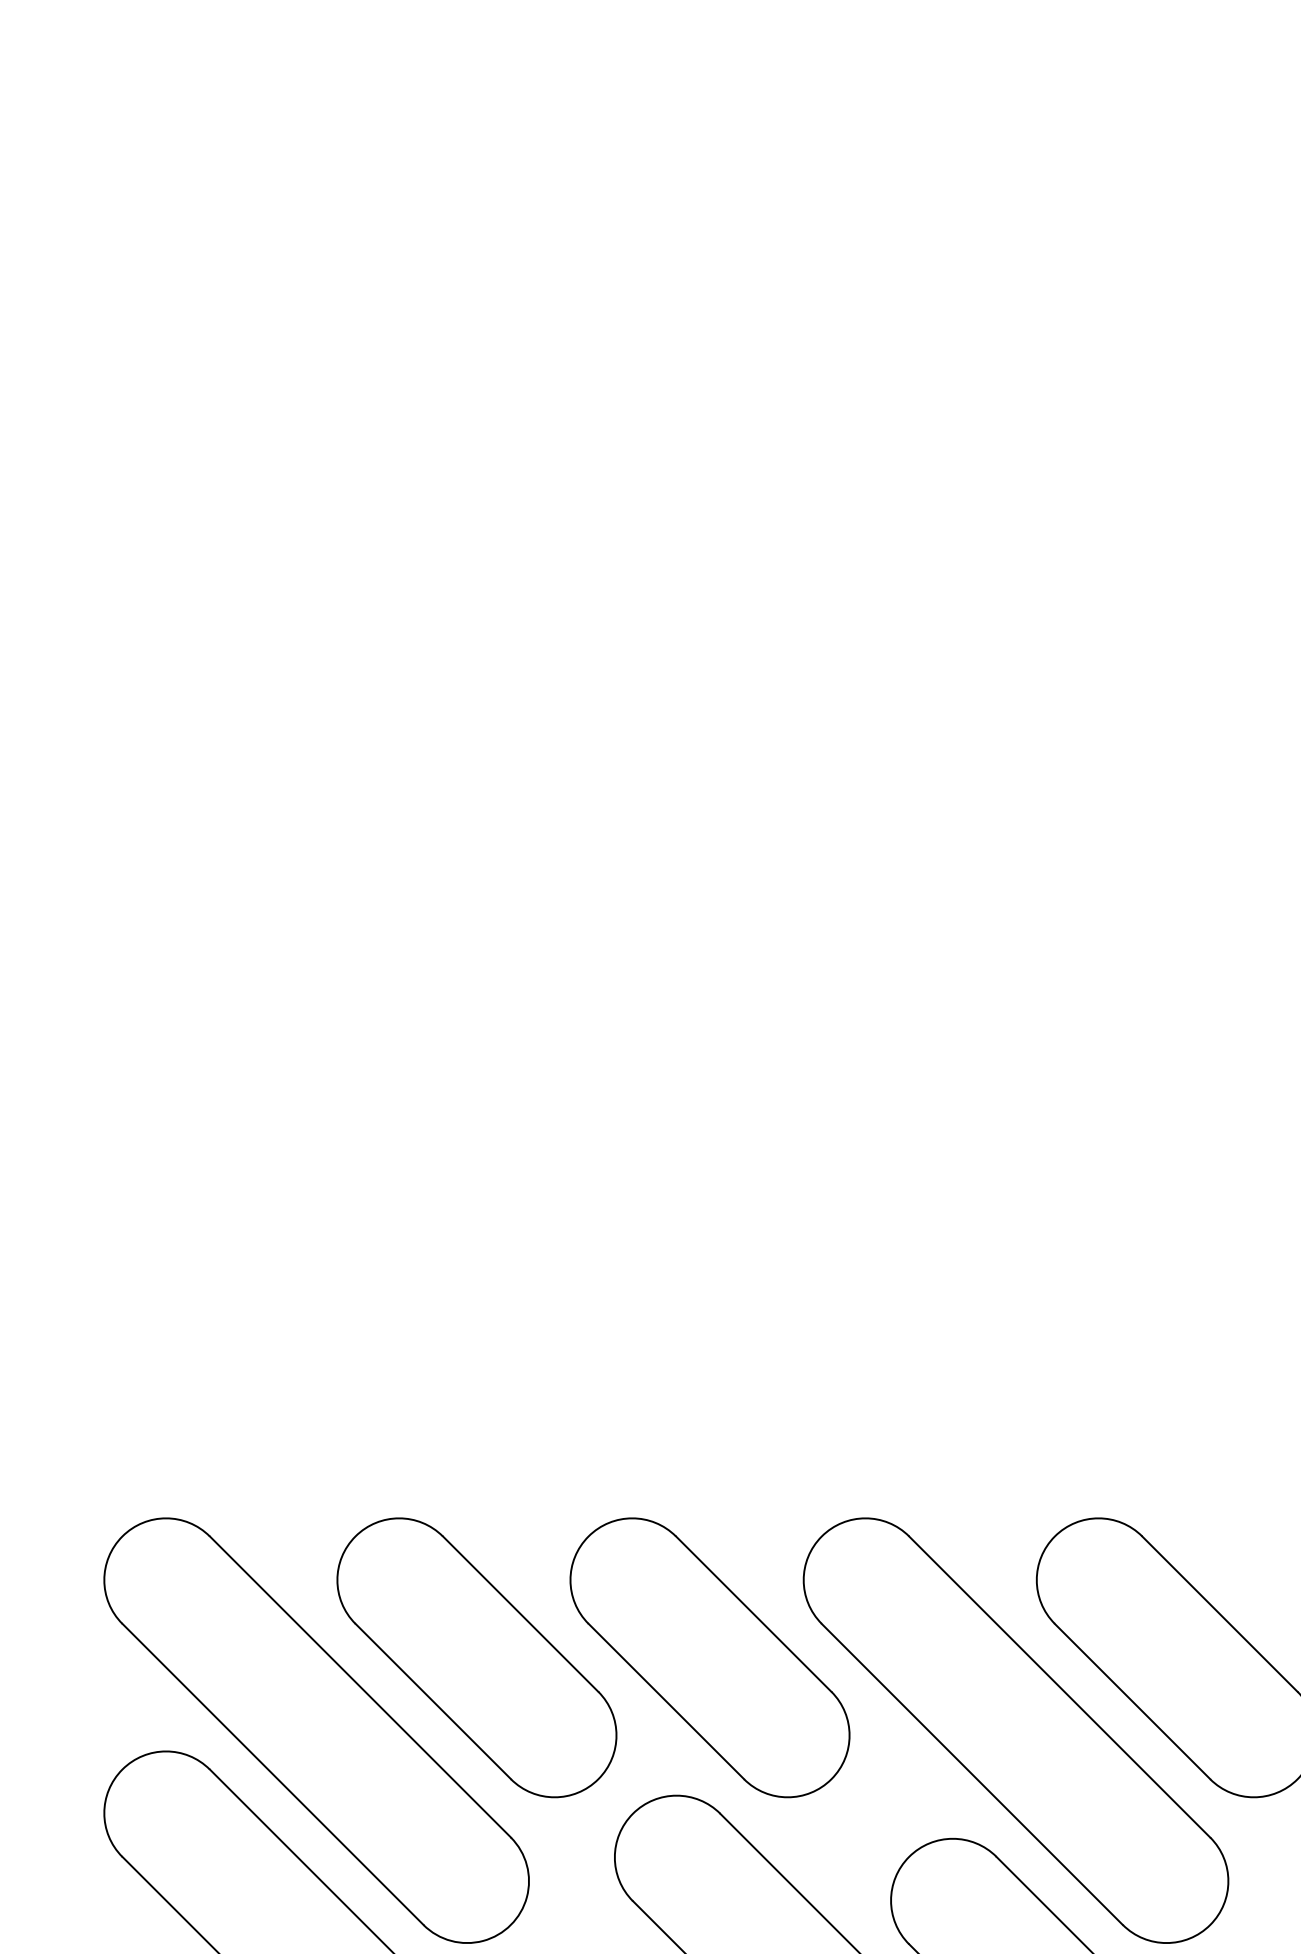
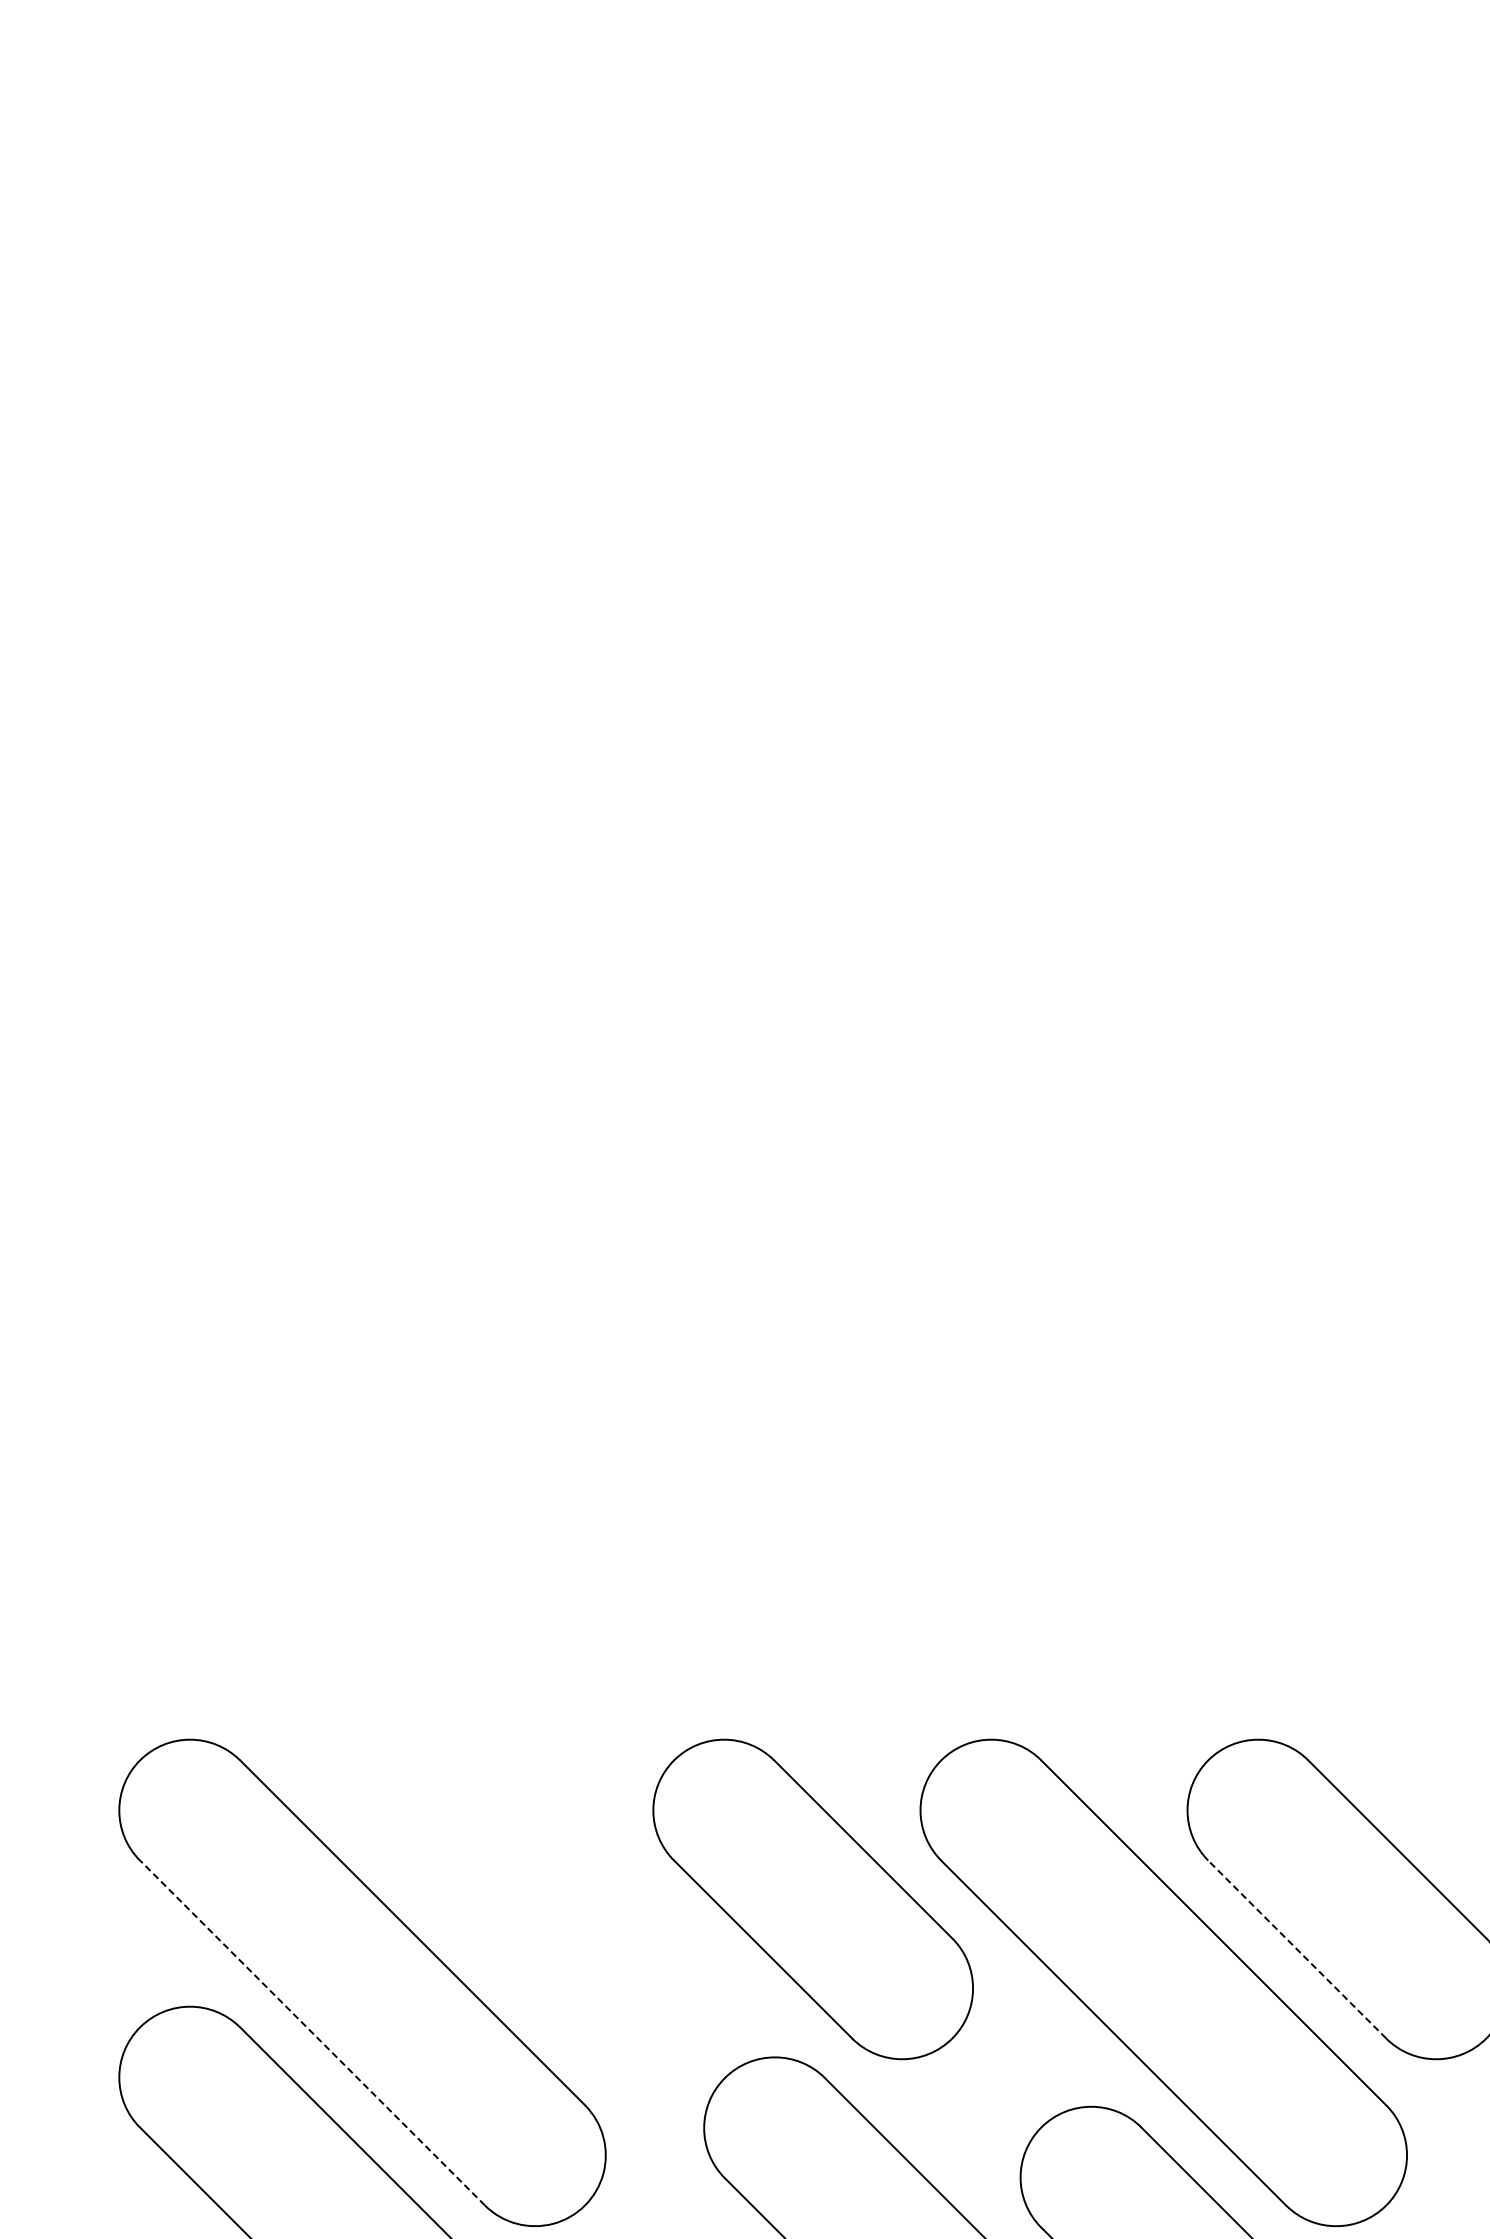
part: (476, 1657) -> (545, 1899), removed
line: (1132, 1701) -> (1297, 1949), solid -> dashed
line: (272, 1773) -> (312, 2032), solid -> dashed

